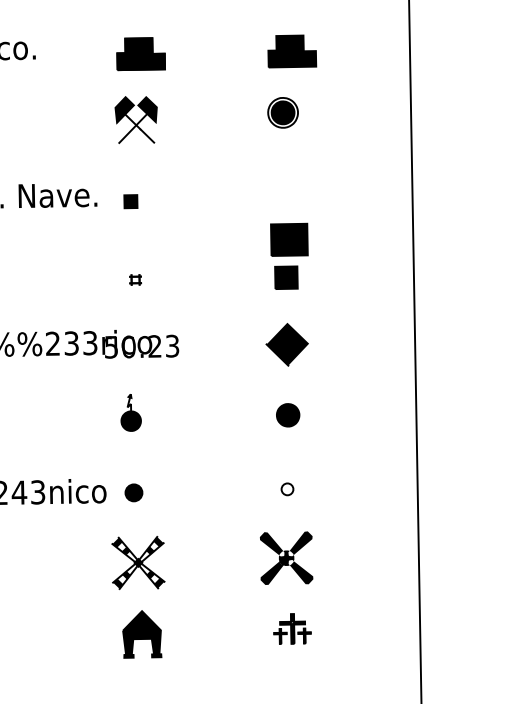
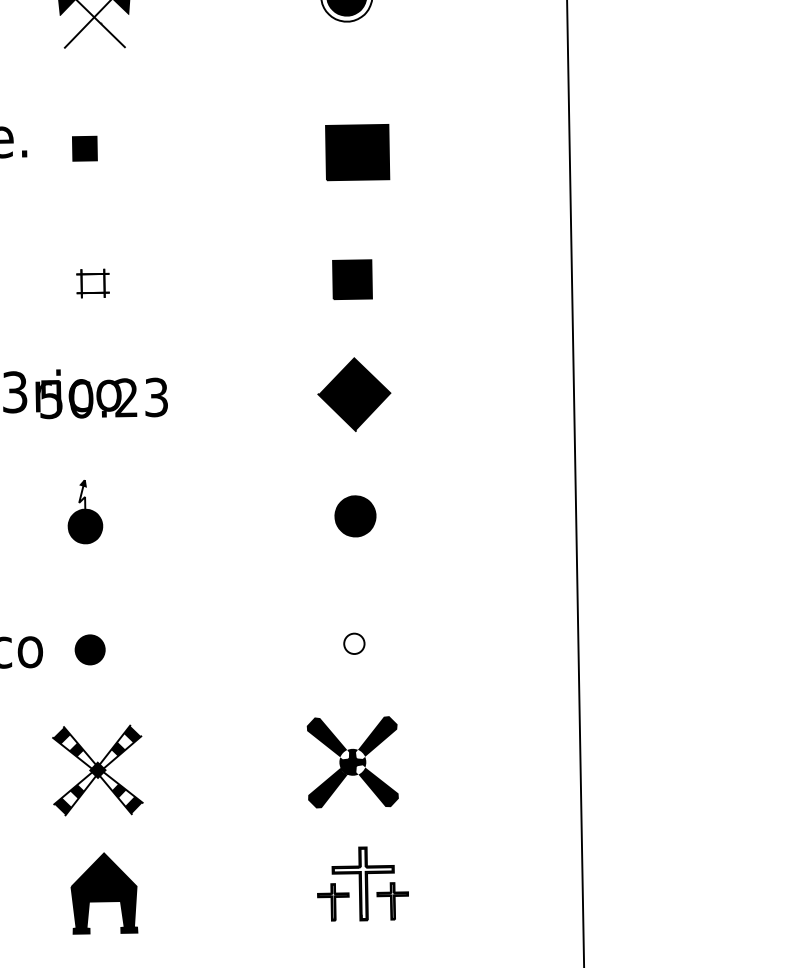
part: (289, 239) -> (357, 151), moved
part: (135, 279) -> (92, 282), size x1.67
part: (292, 628) -> (362, 883), size x1.43

